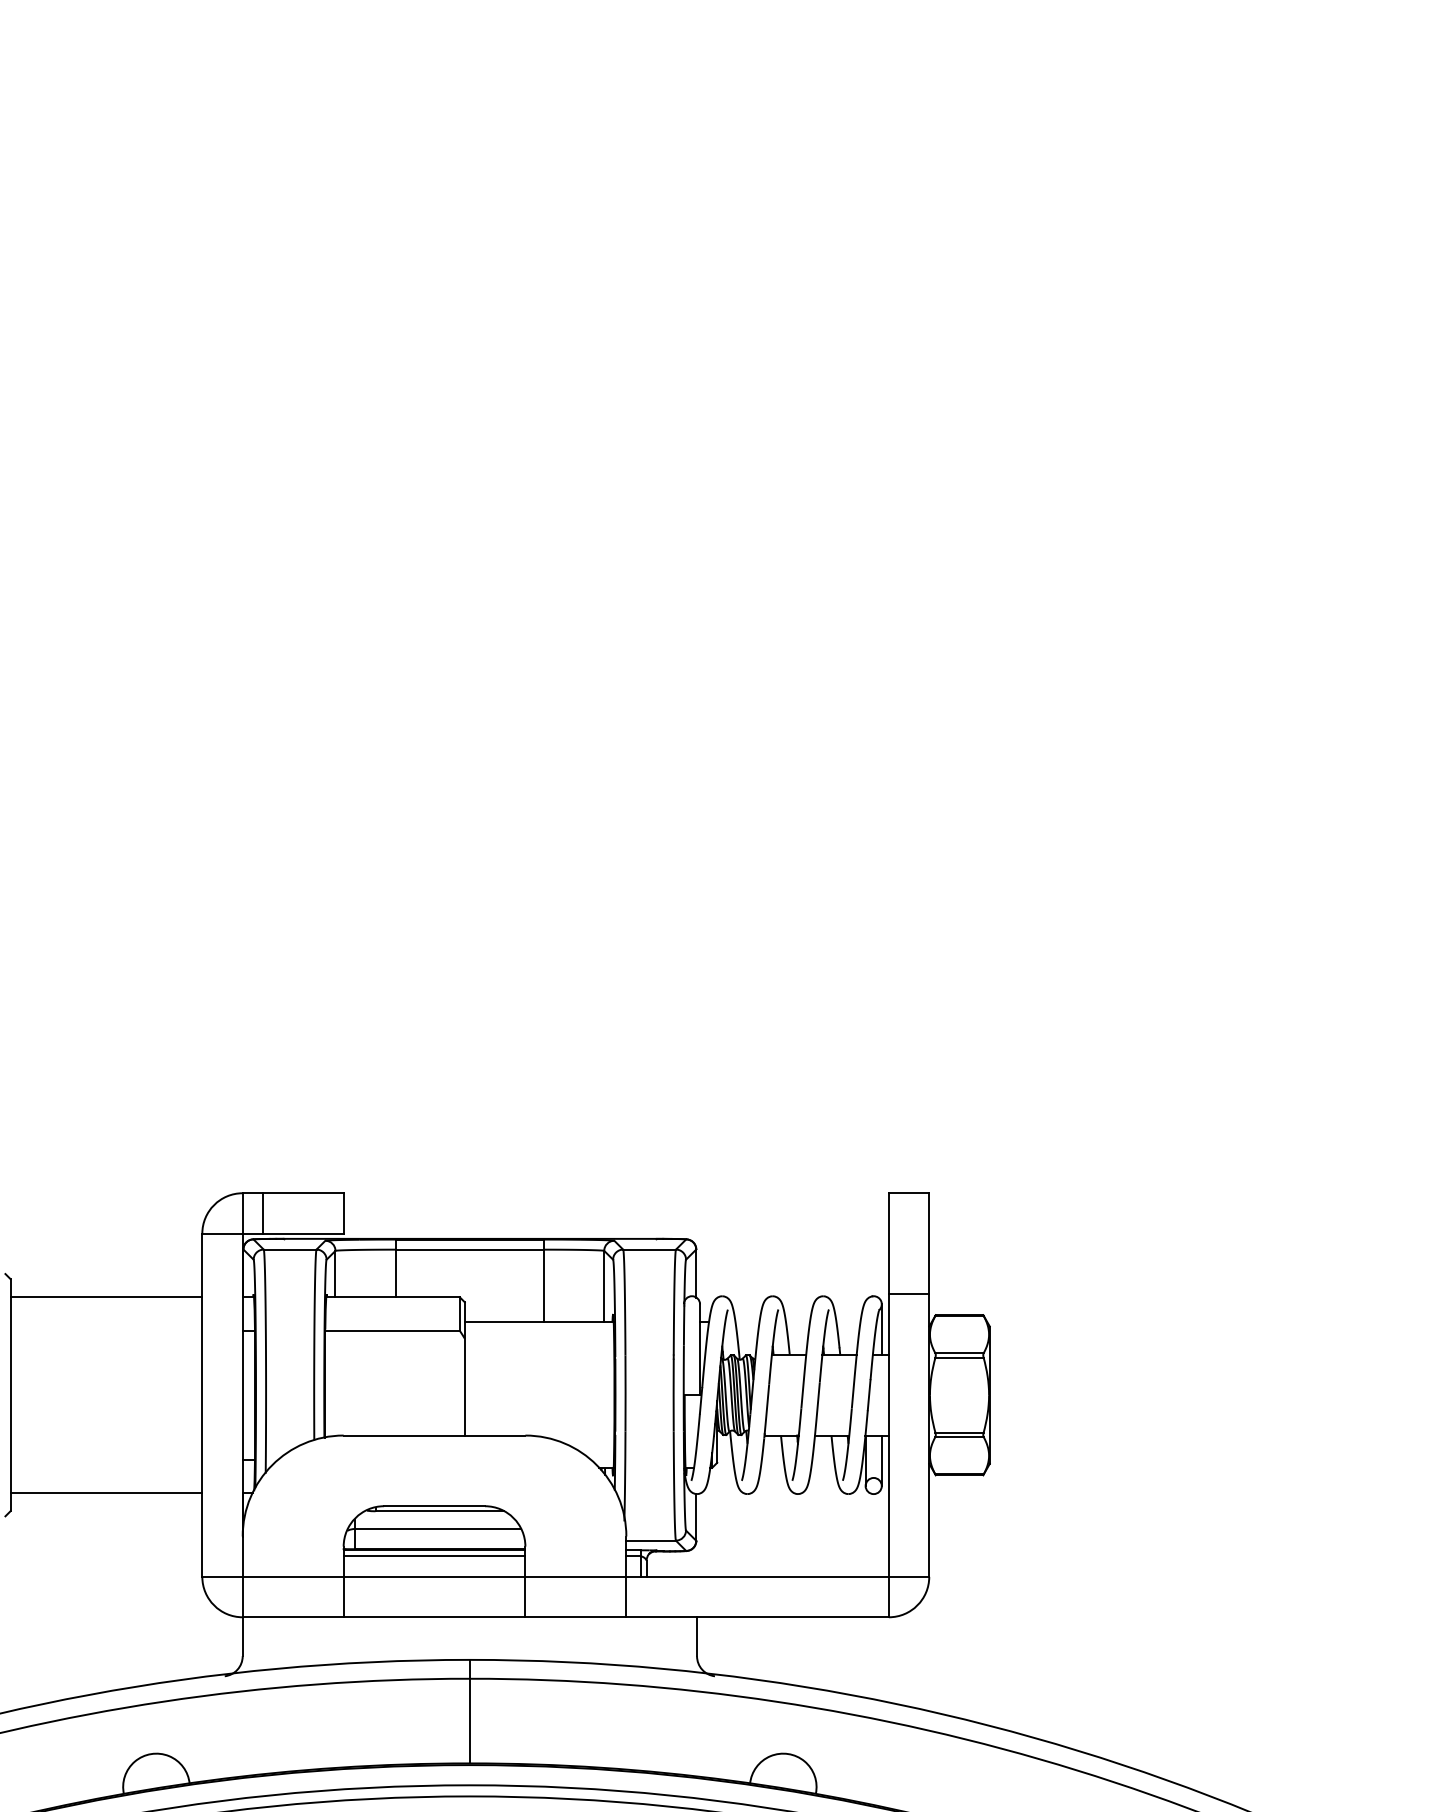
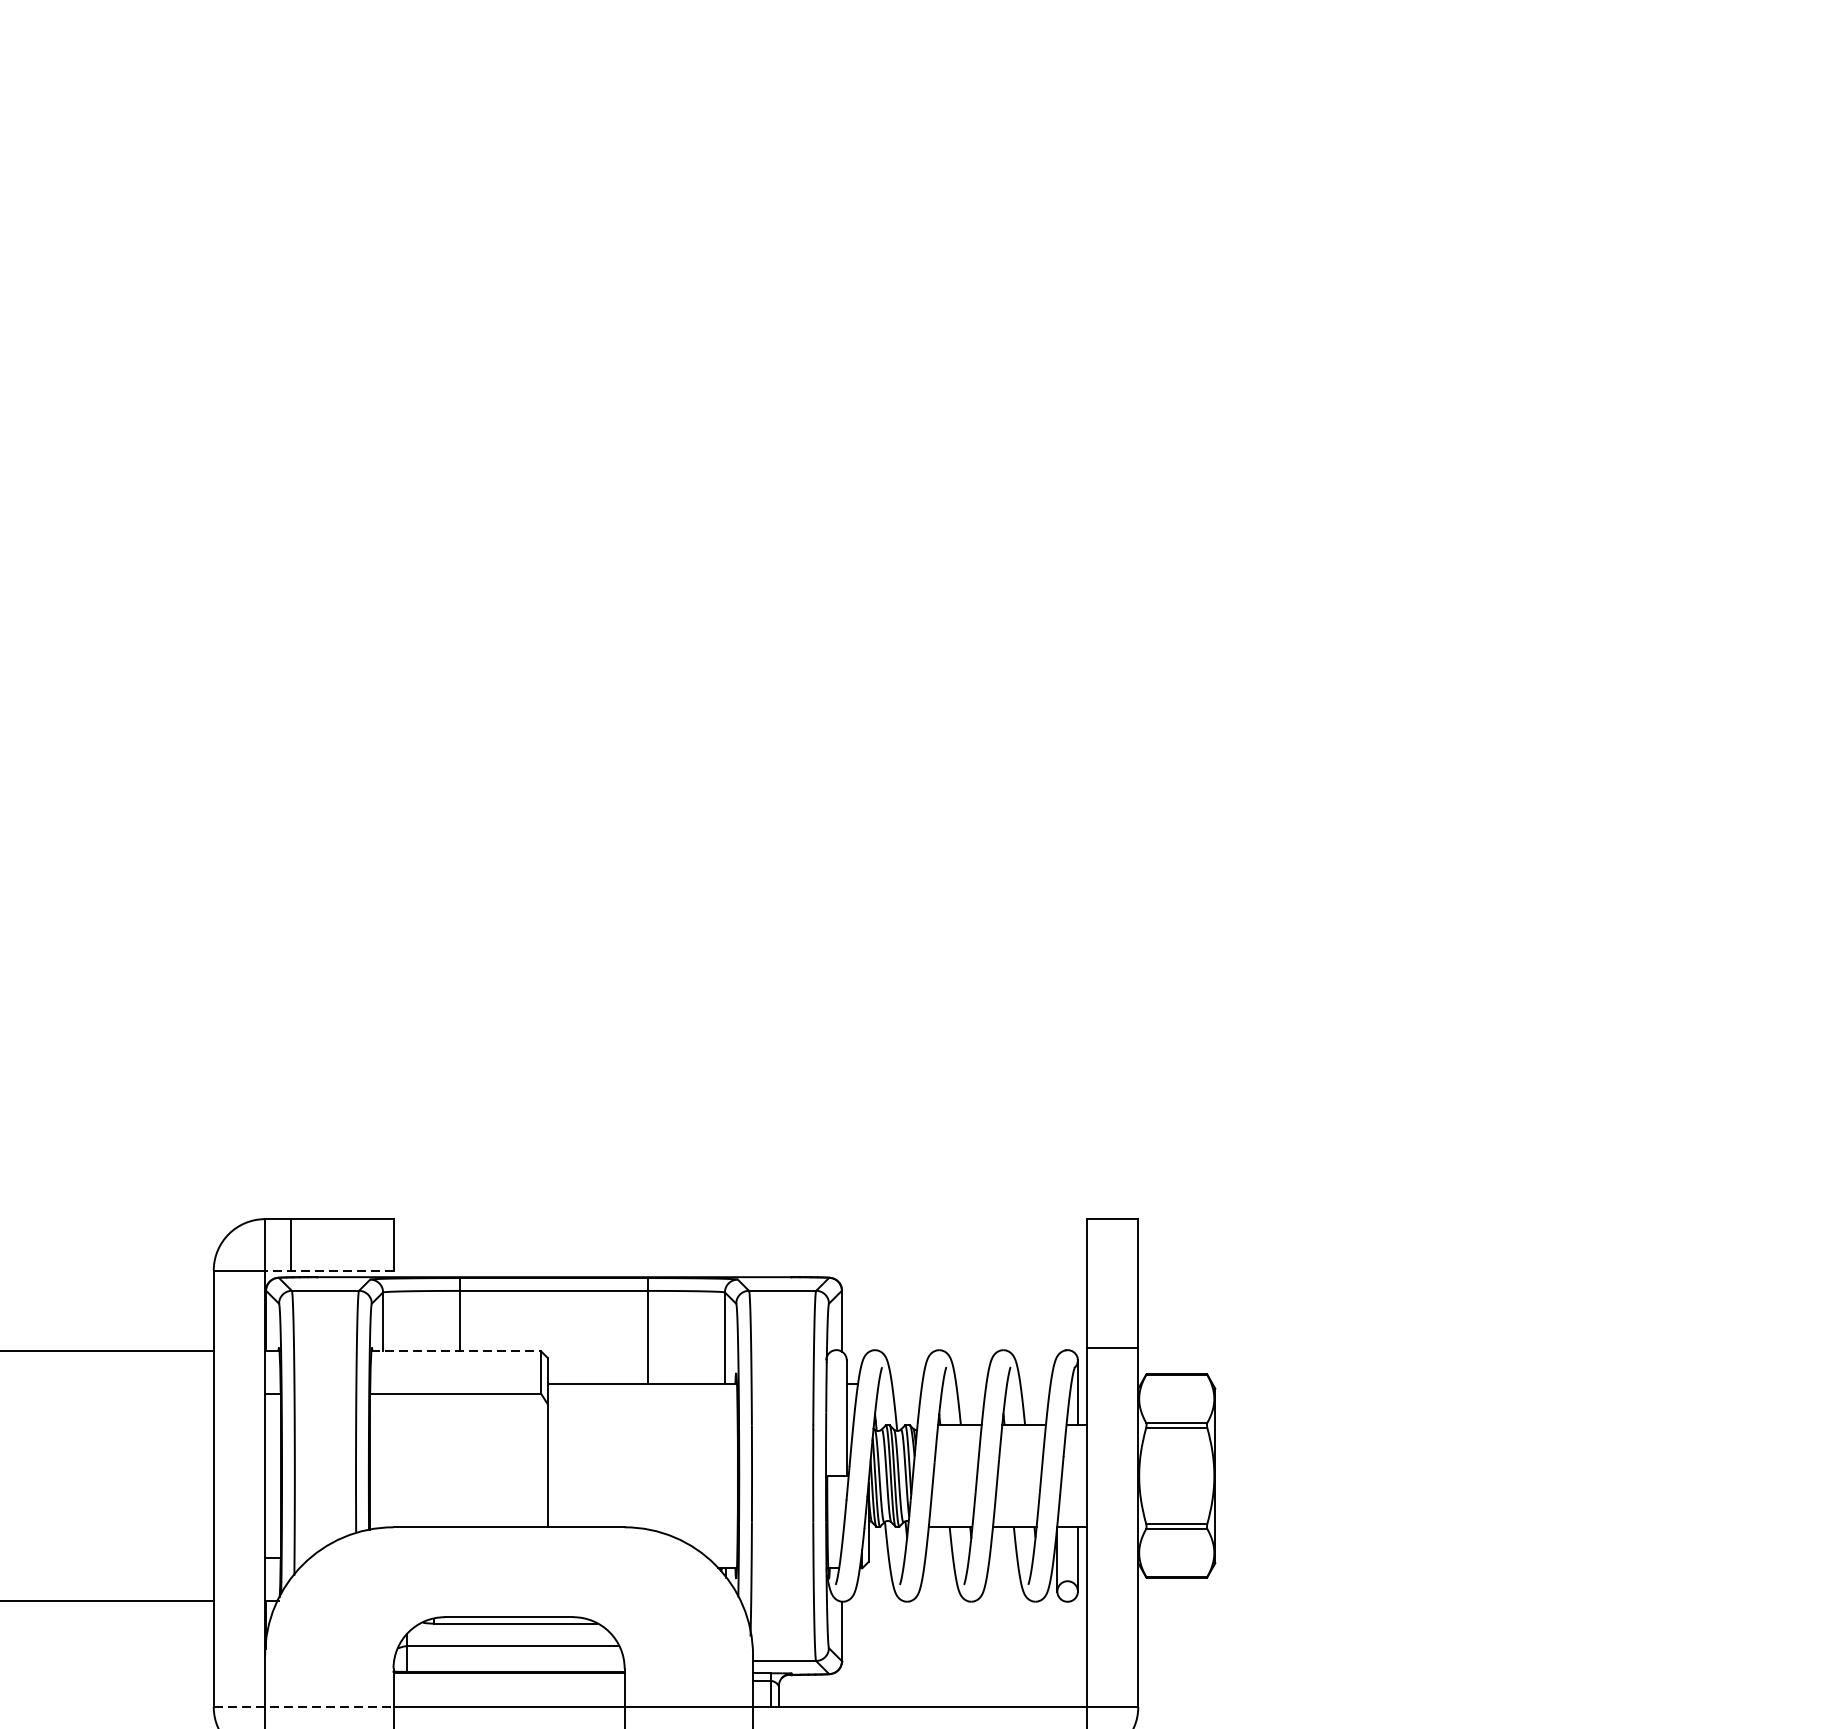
line: (292, 1233) -> (328, 1270), solid -> dashed
line: (393, 1297) -> (456, 1351), solid -> dashed
line: (434, 1556) -> (509, 1681), removed
line: (273, 1576) -> (304, 1706), solid -> dashed

